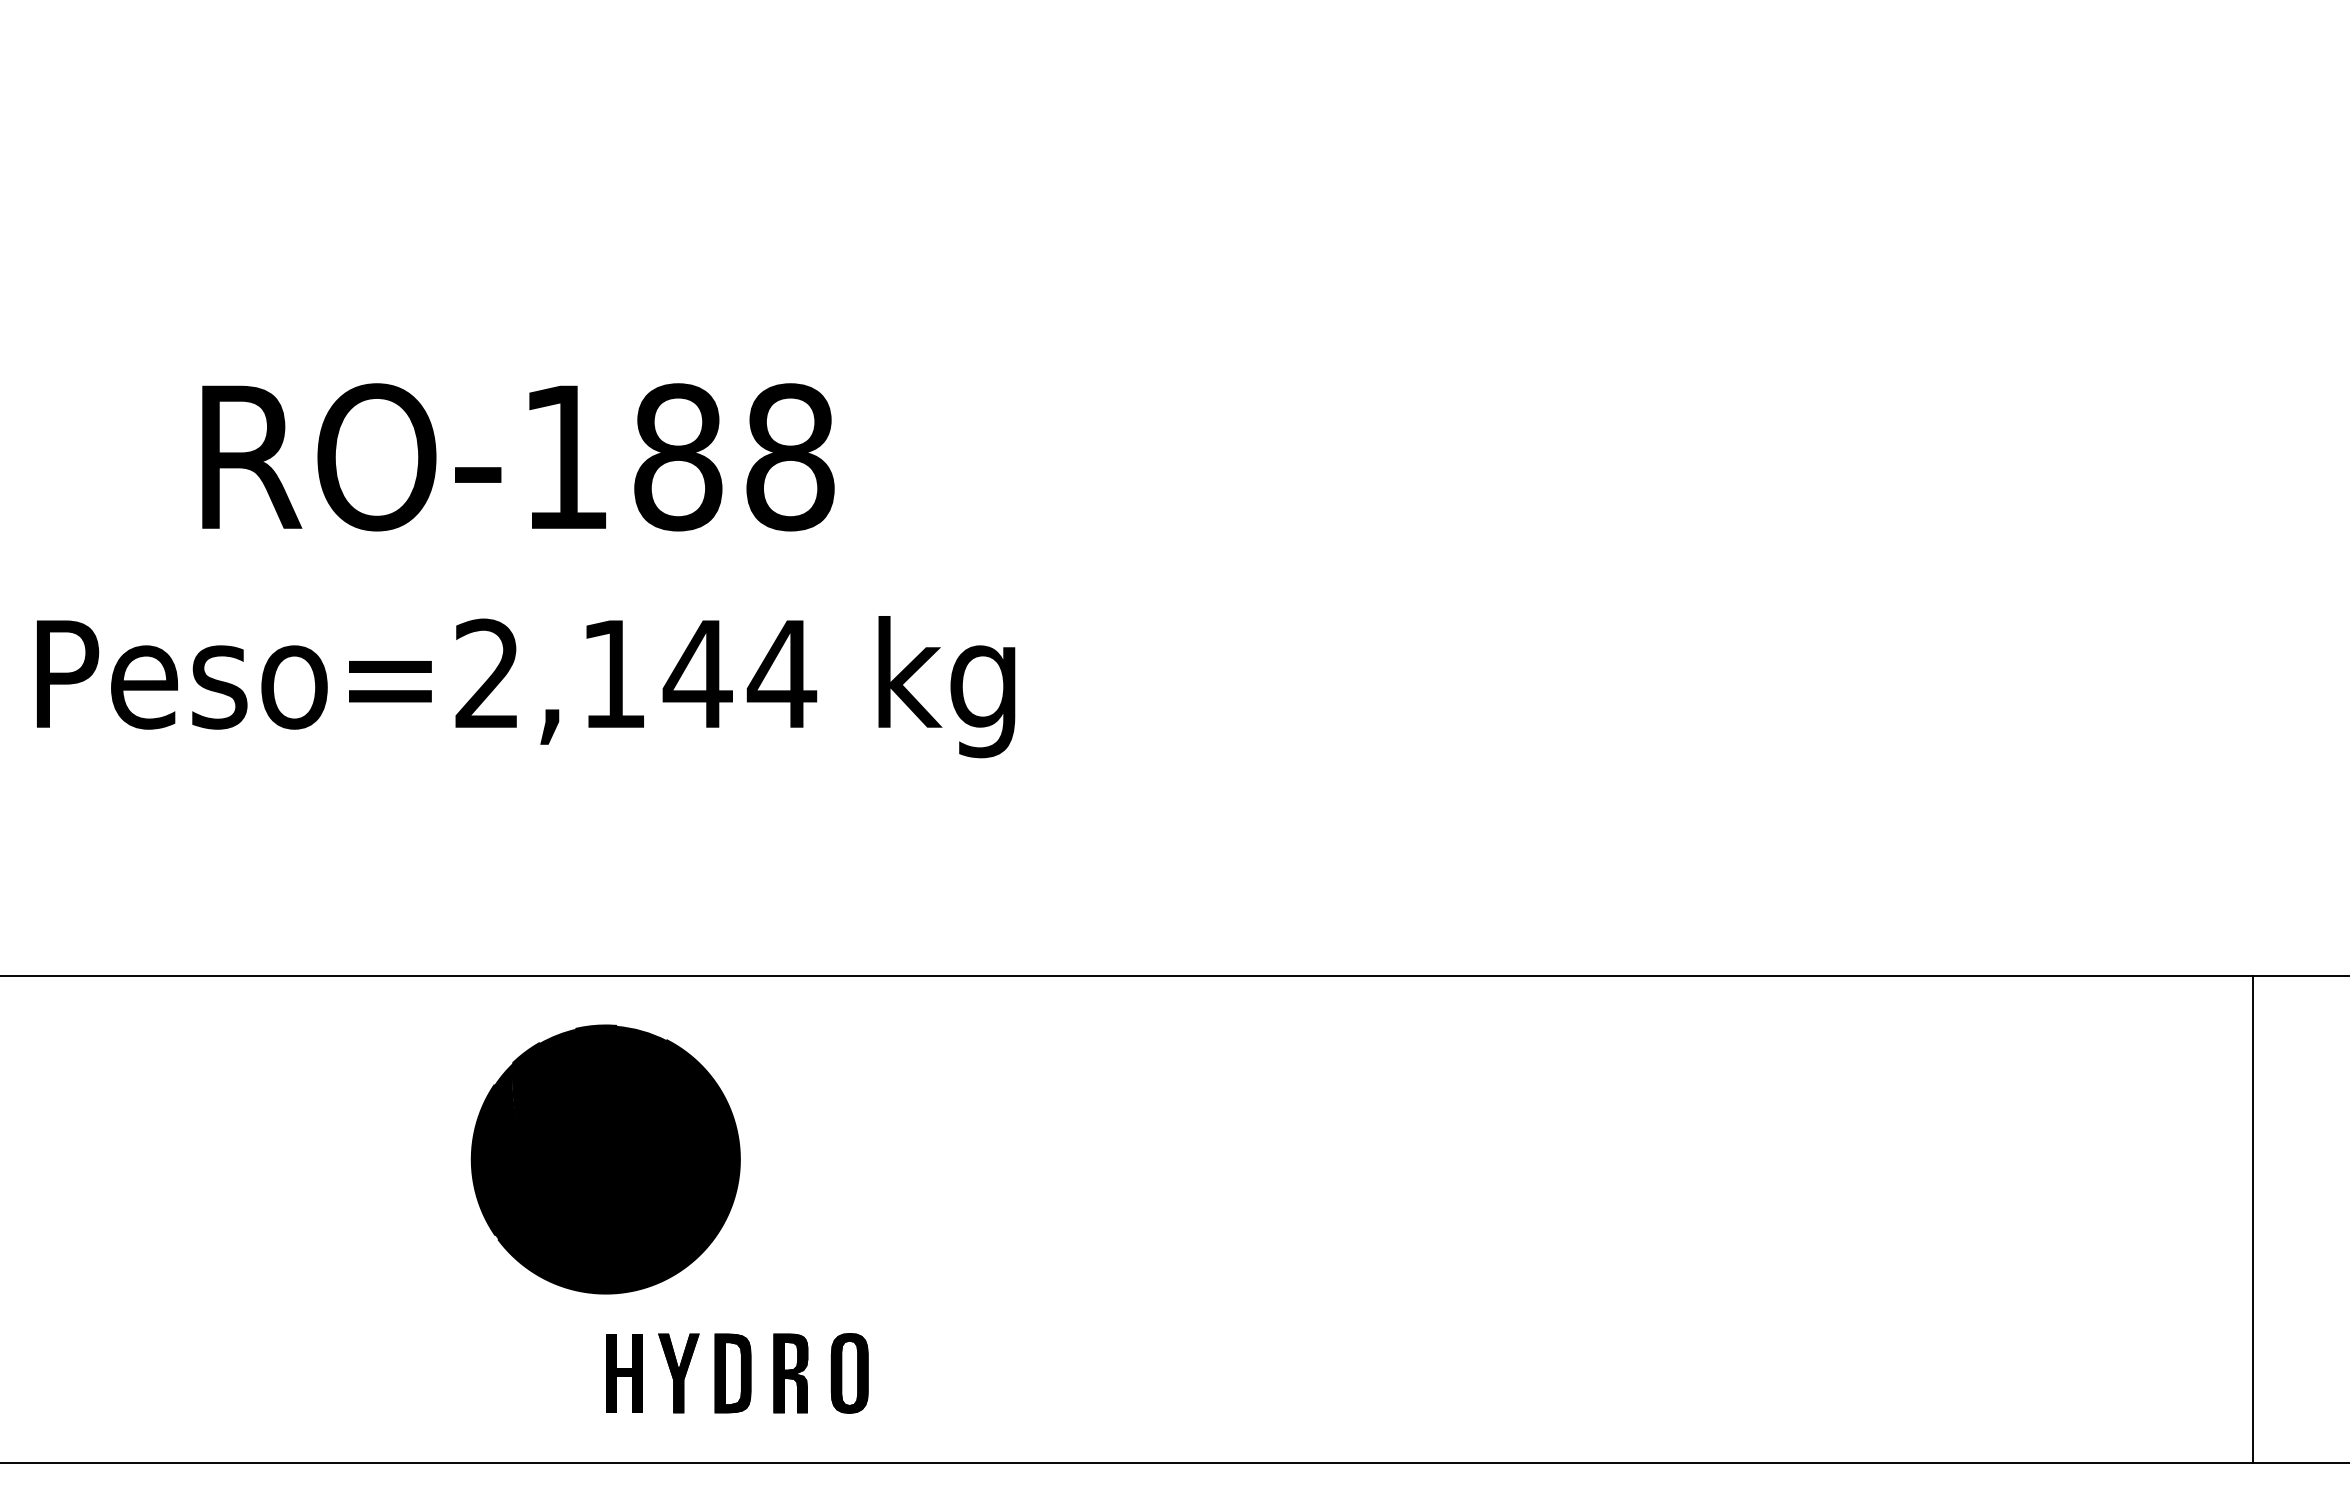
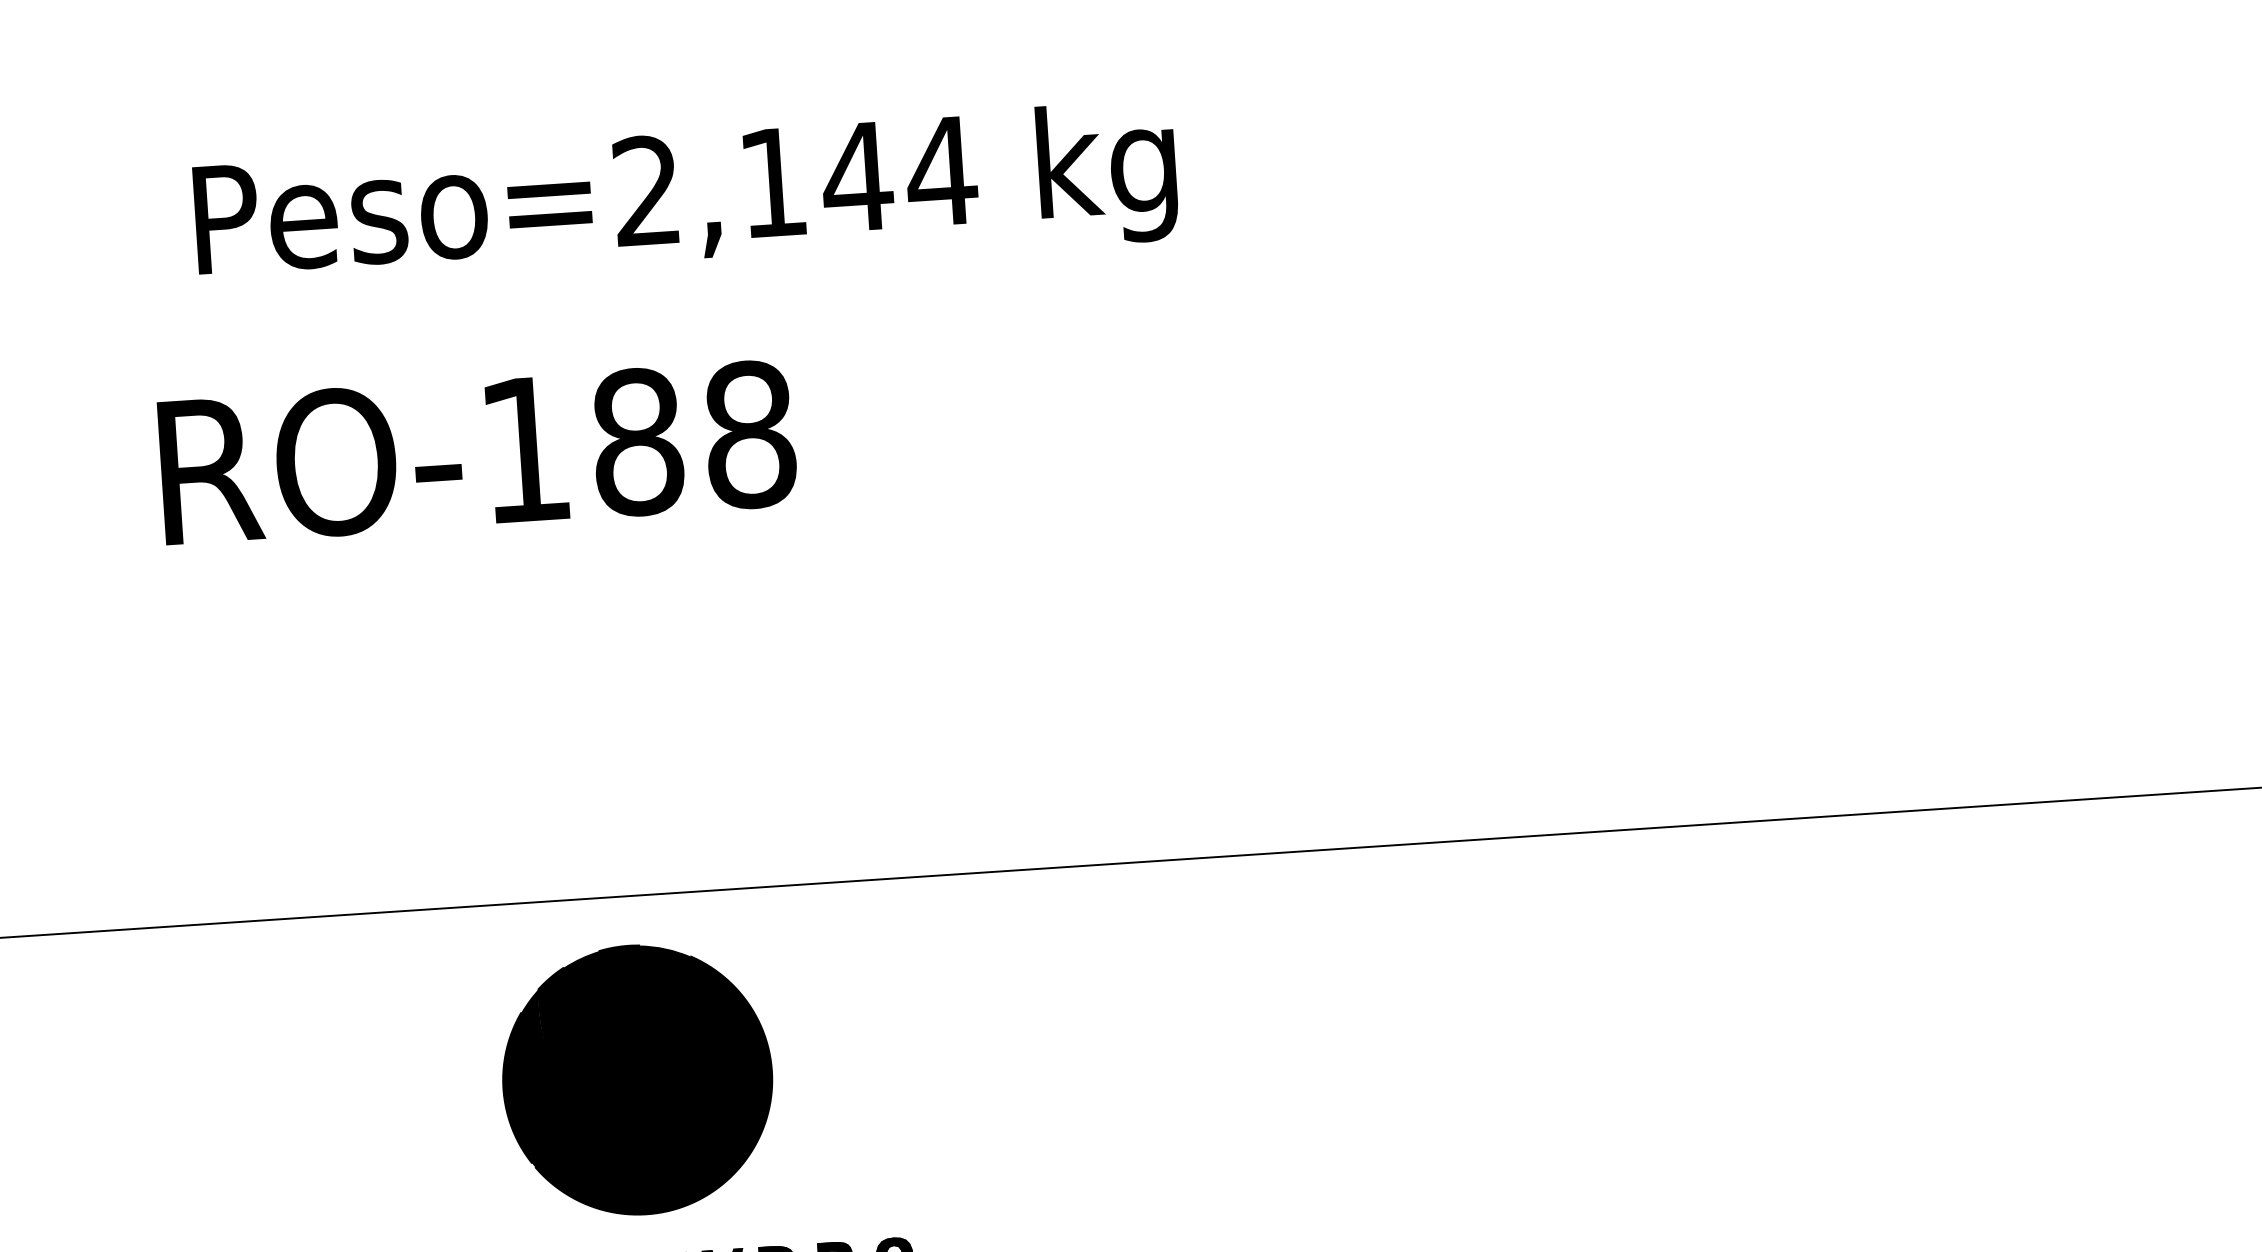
text: (518, 457) -> (478, 453), moved
text: (526, 687) -> (686, 201), moved

